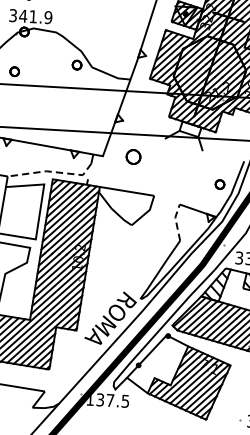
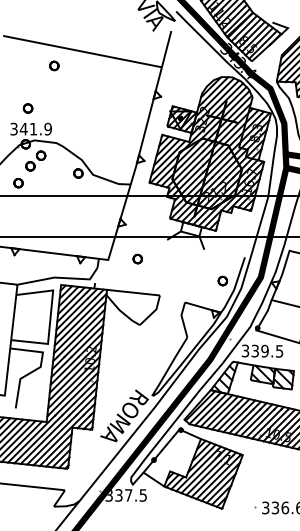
part: (33, 49) -> (35, 160), added
part: (133, 156) -> (137, 258), size x0.62
line: (52, 171) -> (60, 277), dashed -> solid
line: (176, 221) -> (182, 319), dashed -> solid
text: (89, 399) -> (108, 495), 137.5 -> 337.5

